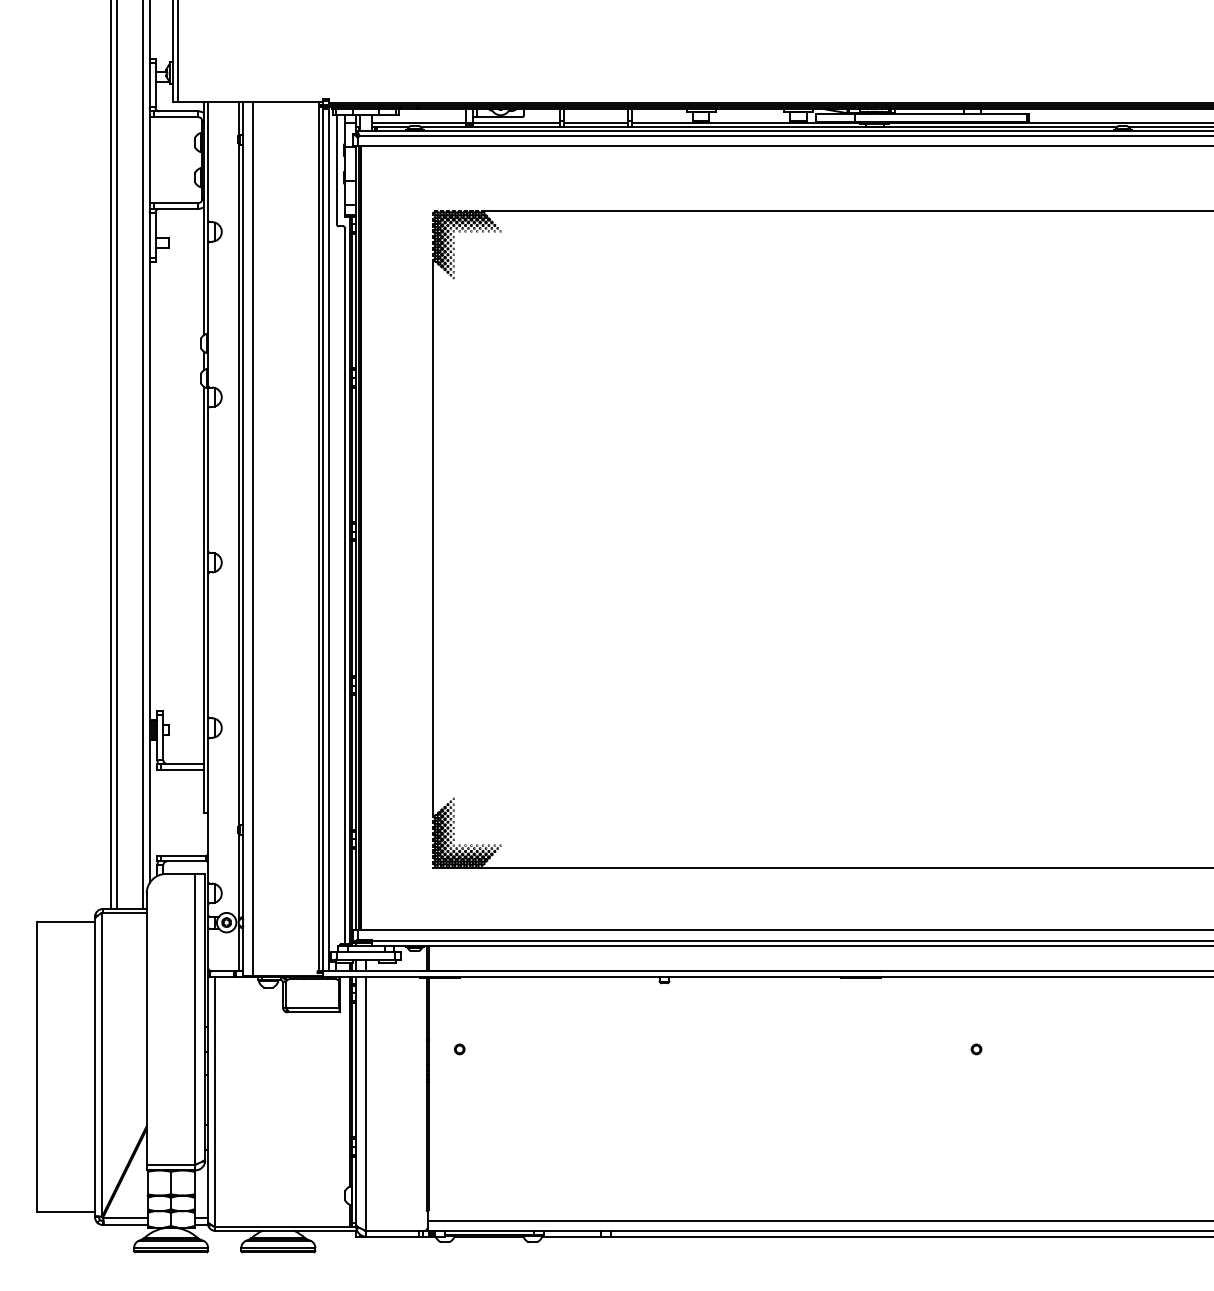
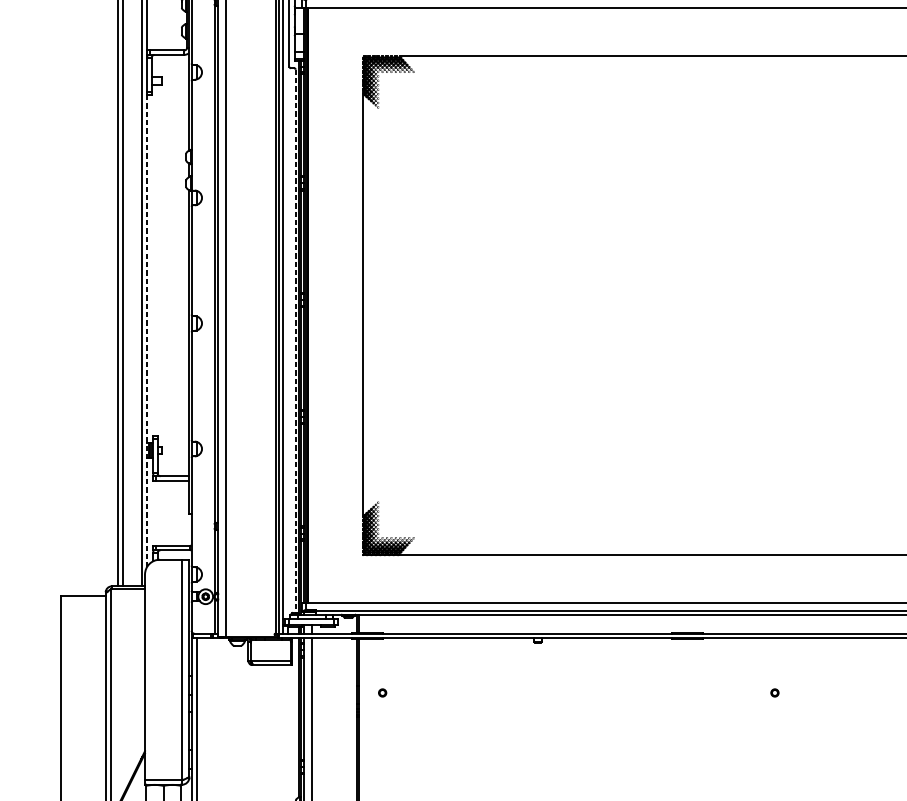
line: (149, 572) -> (147, 330), solid -> dashed
line: (345, 586) -> (295, 341), solid -> dashed

